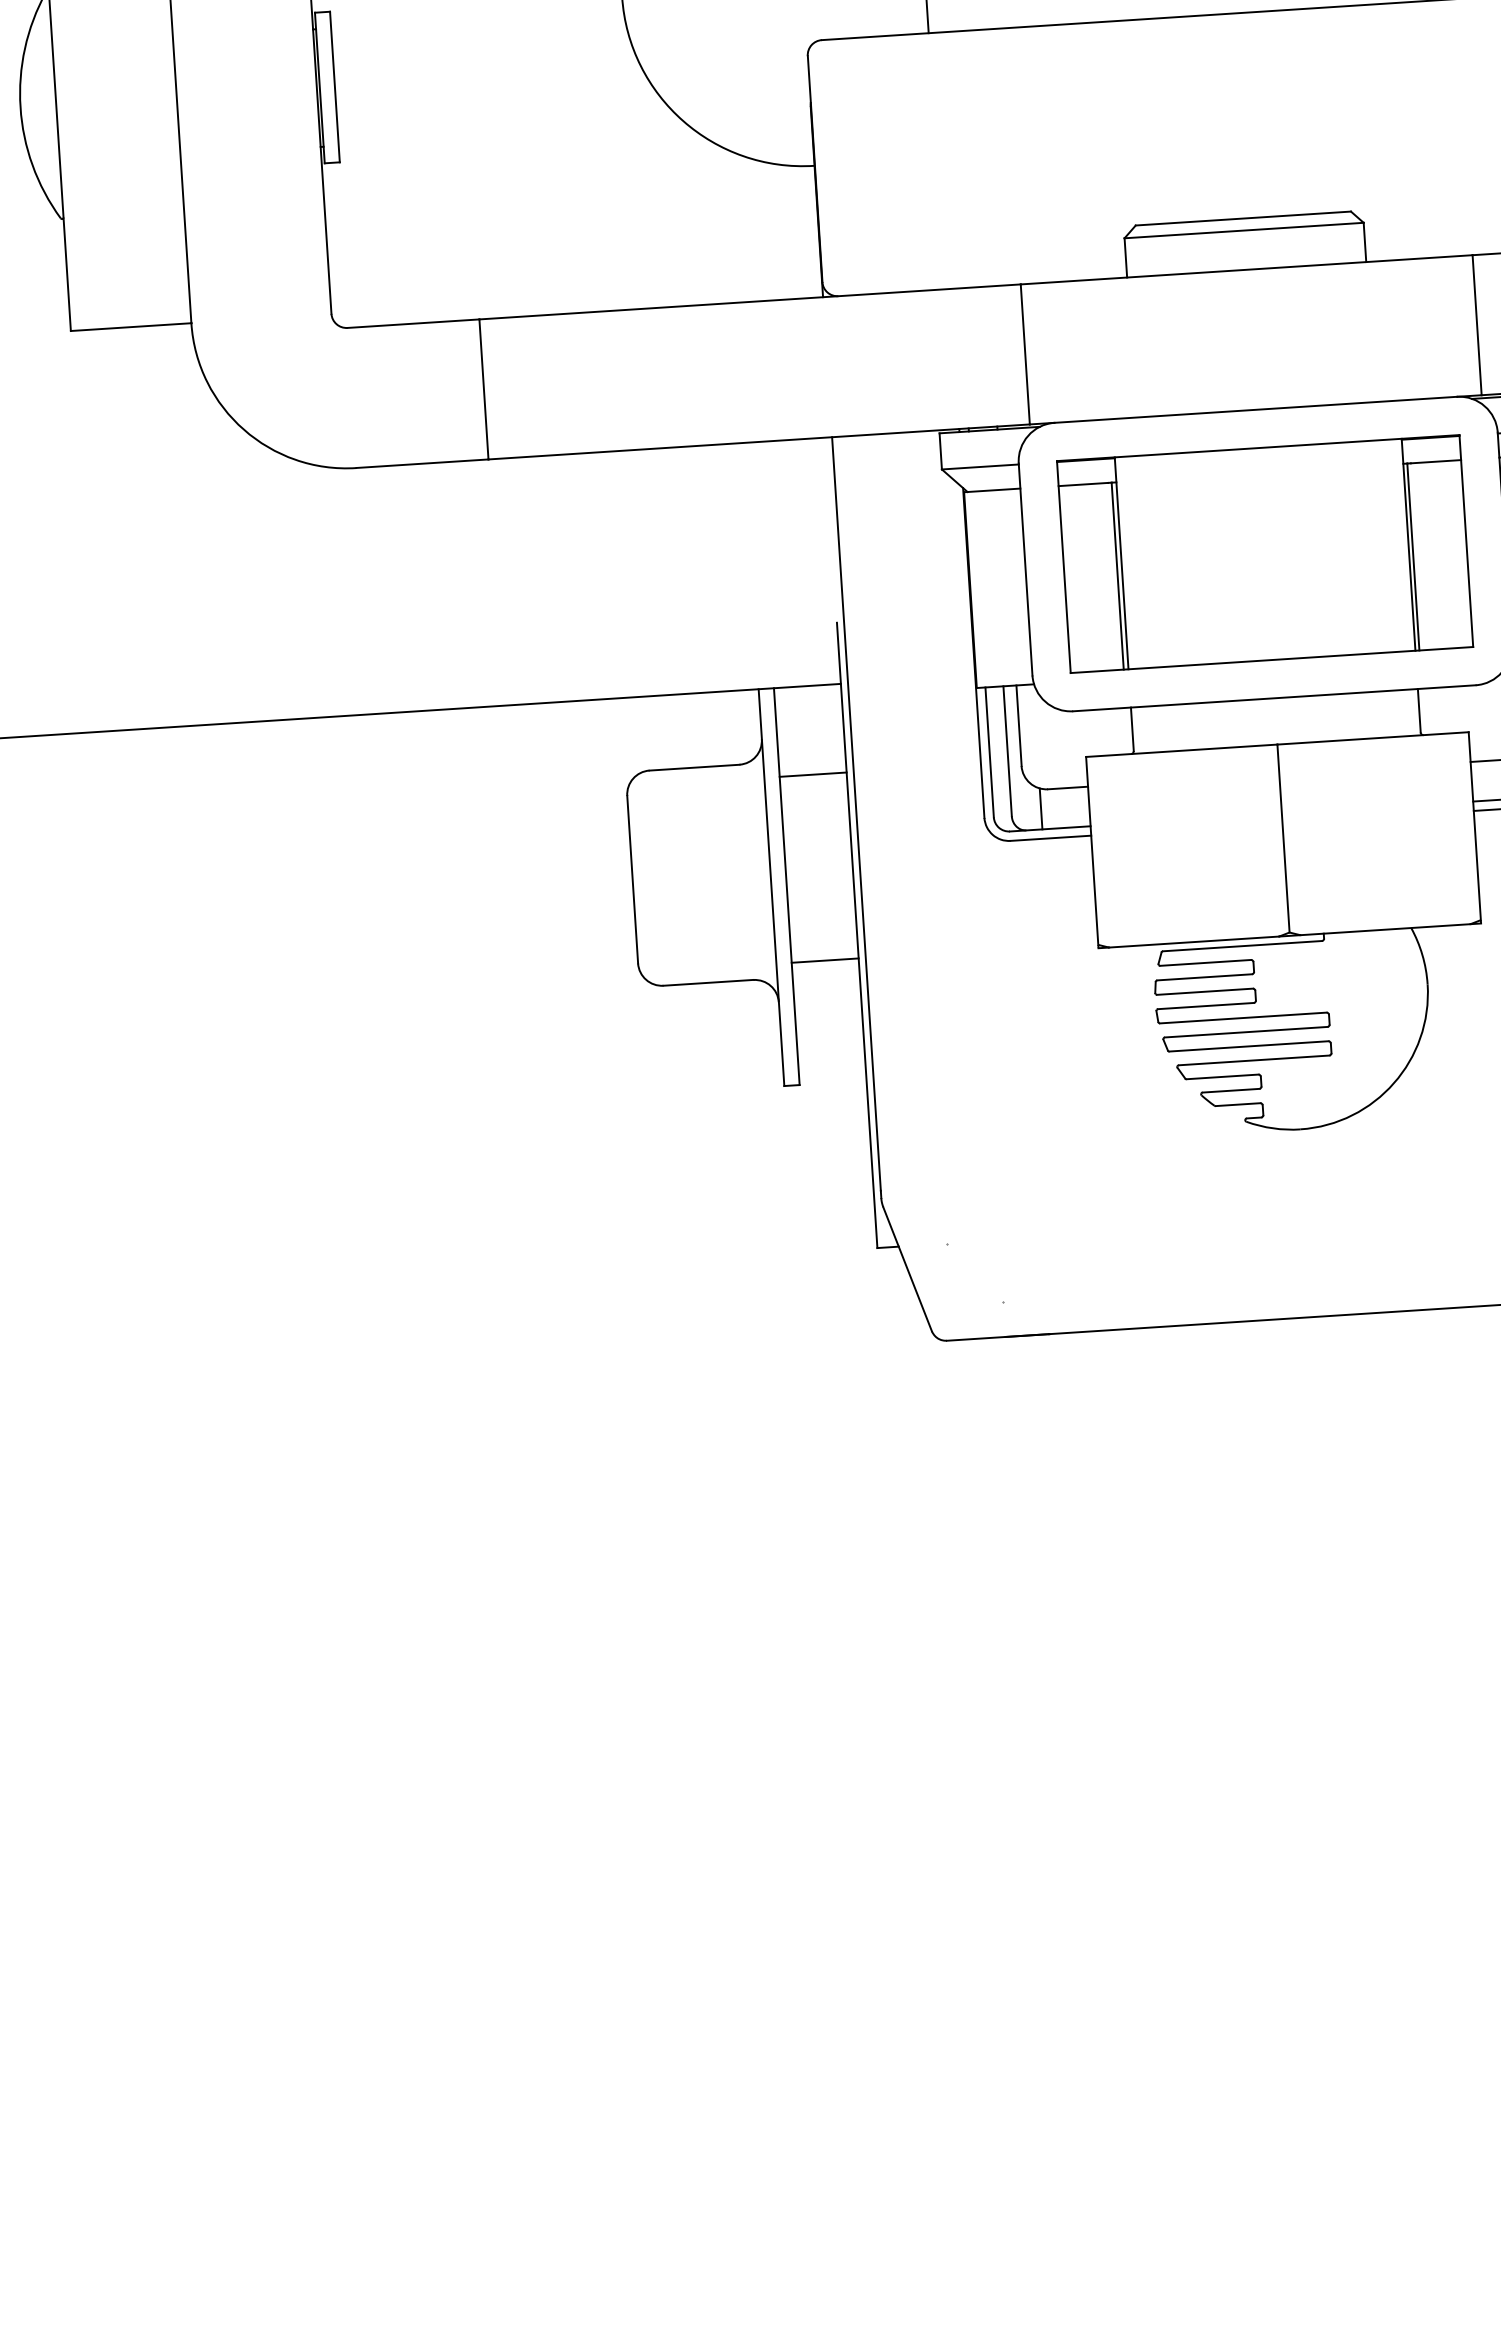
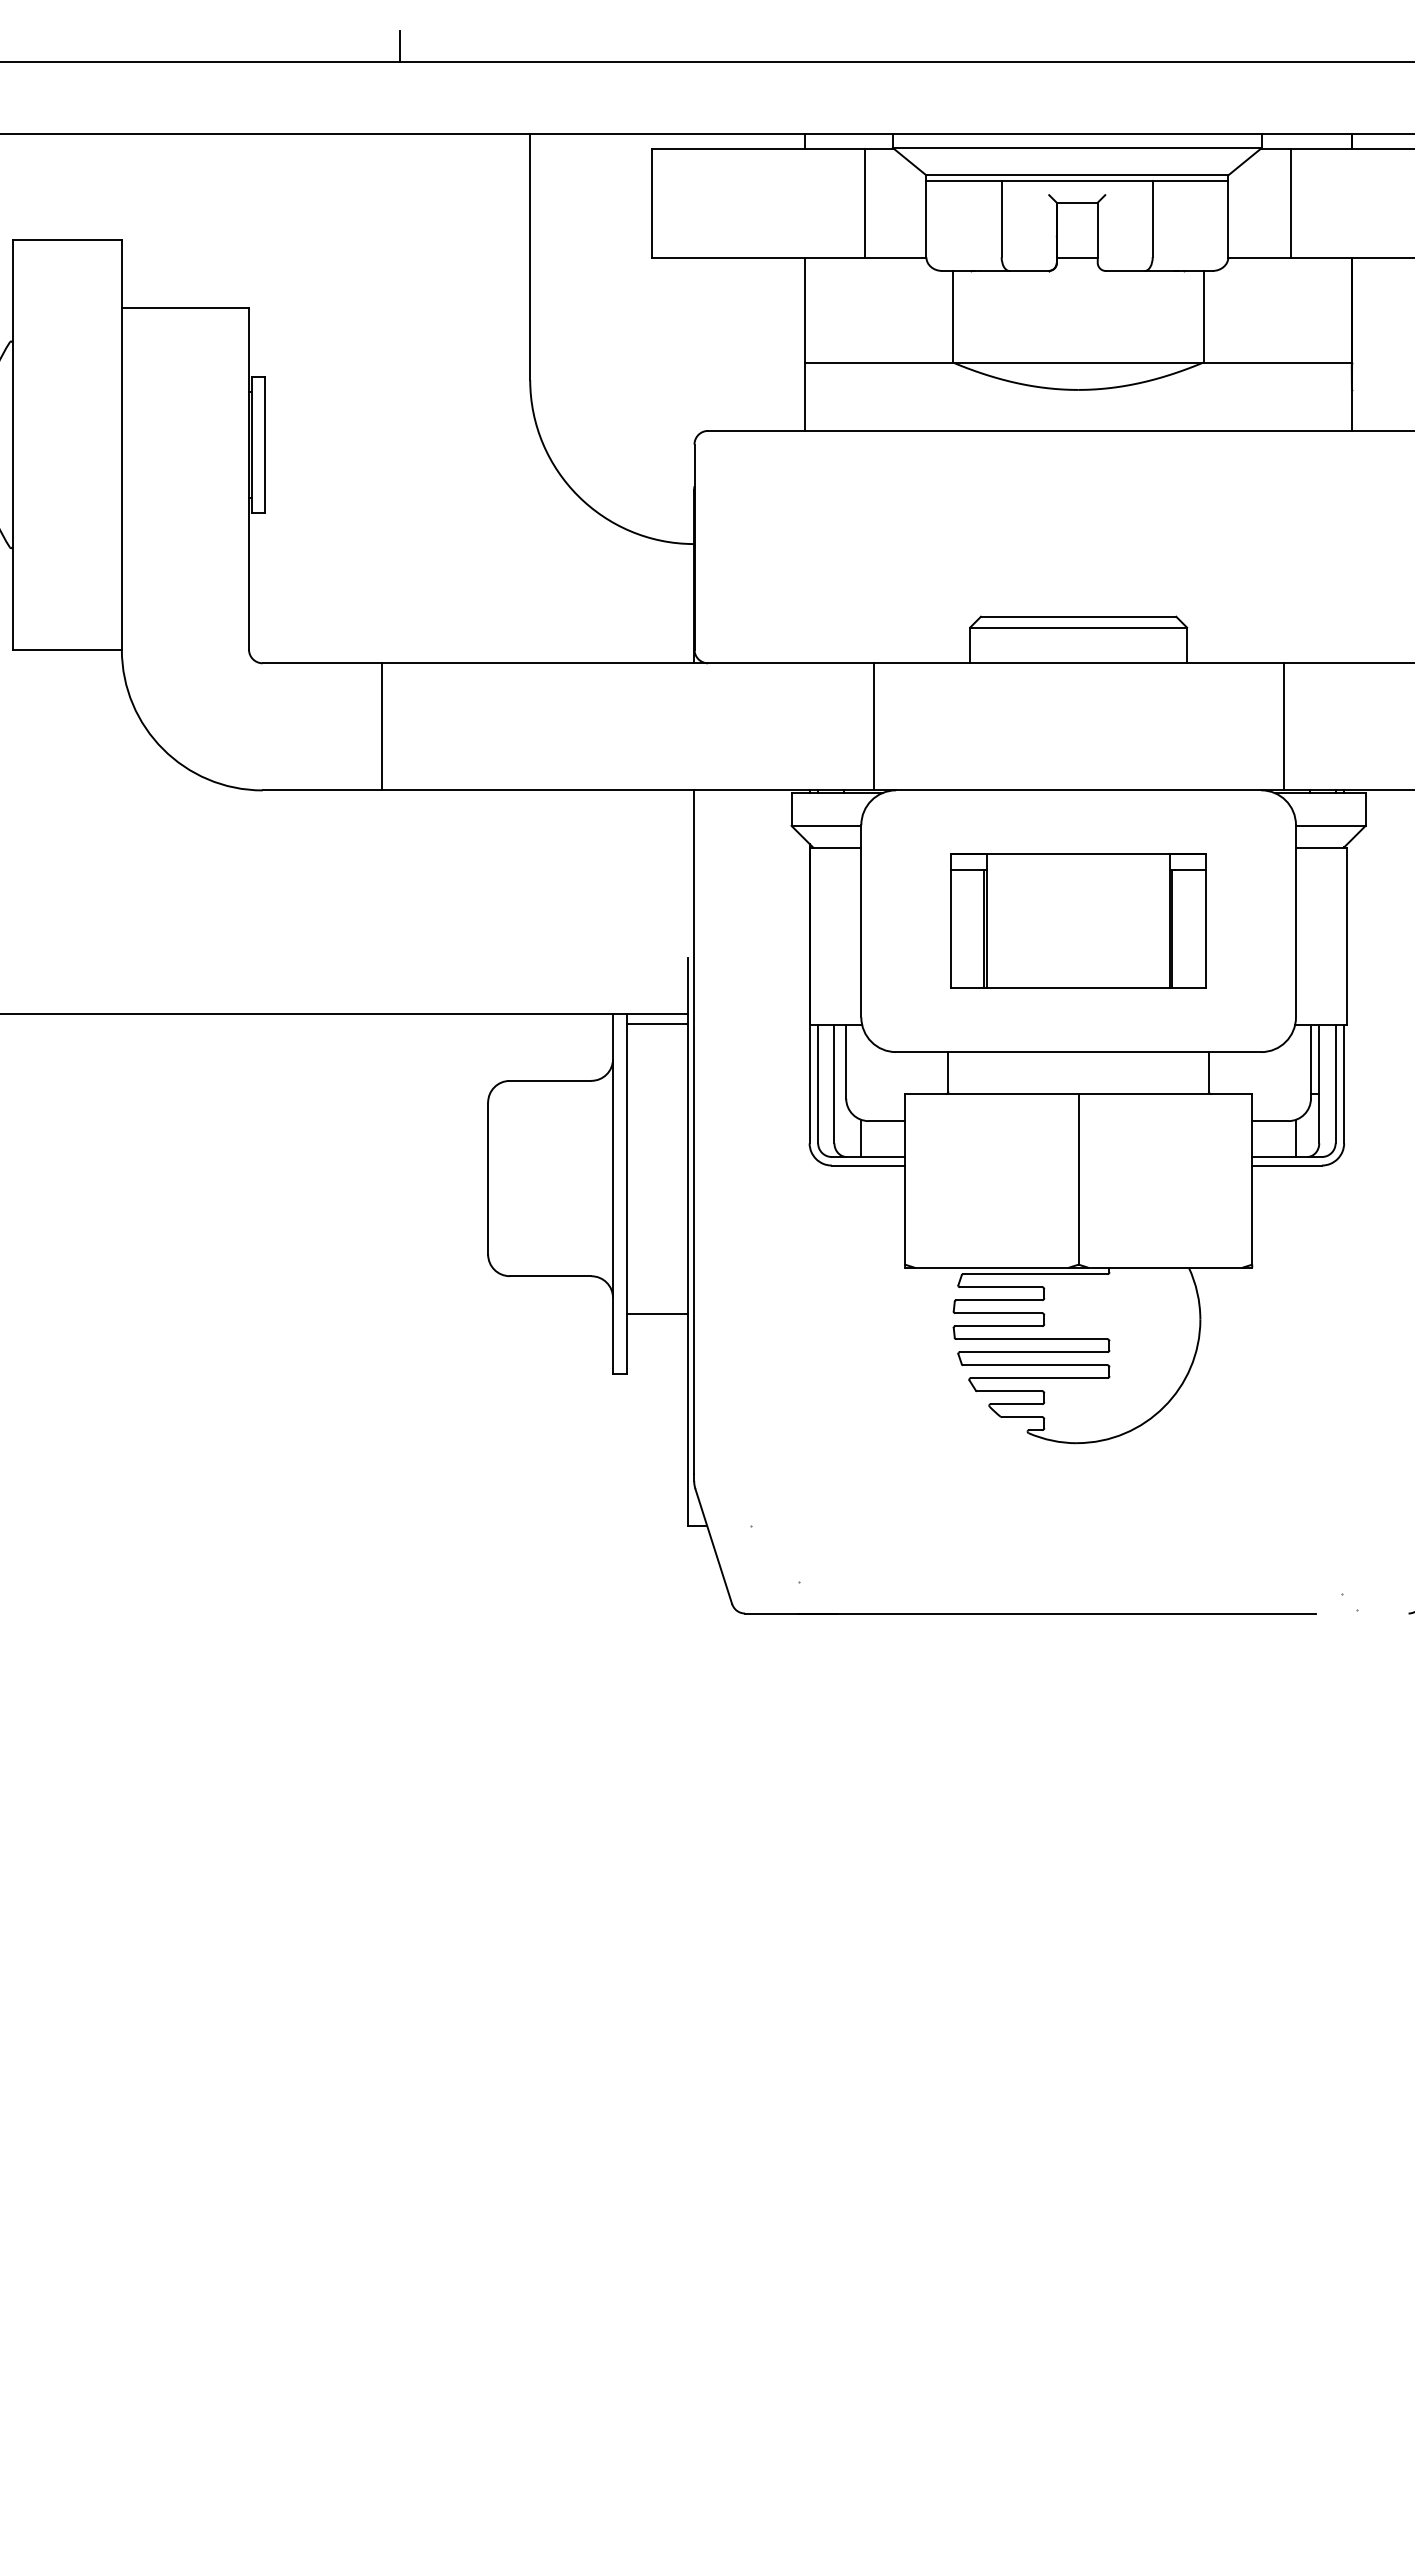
part: (1264, 553) -> (1078, 920), size x0.7
line: (813, 775) -> (657, 1024), moved
line: (825, 960) -> (657, 1313), moved

